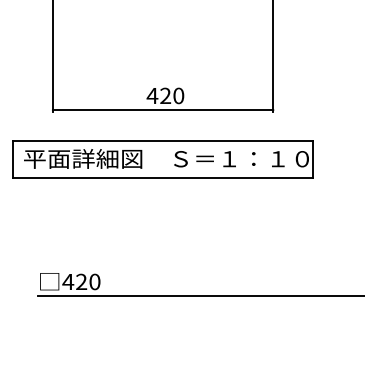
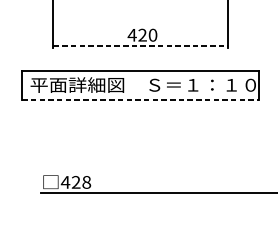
line: (163, 110) -> (140, 46), solid -> dashed
line: (163, 178) -> (140, 100), solid -> dashed
text: (94, 281) -> (86, 182), 420 -> 428

